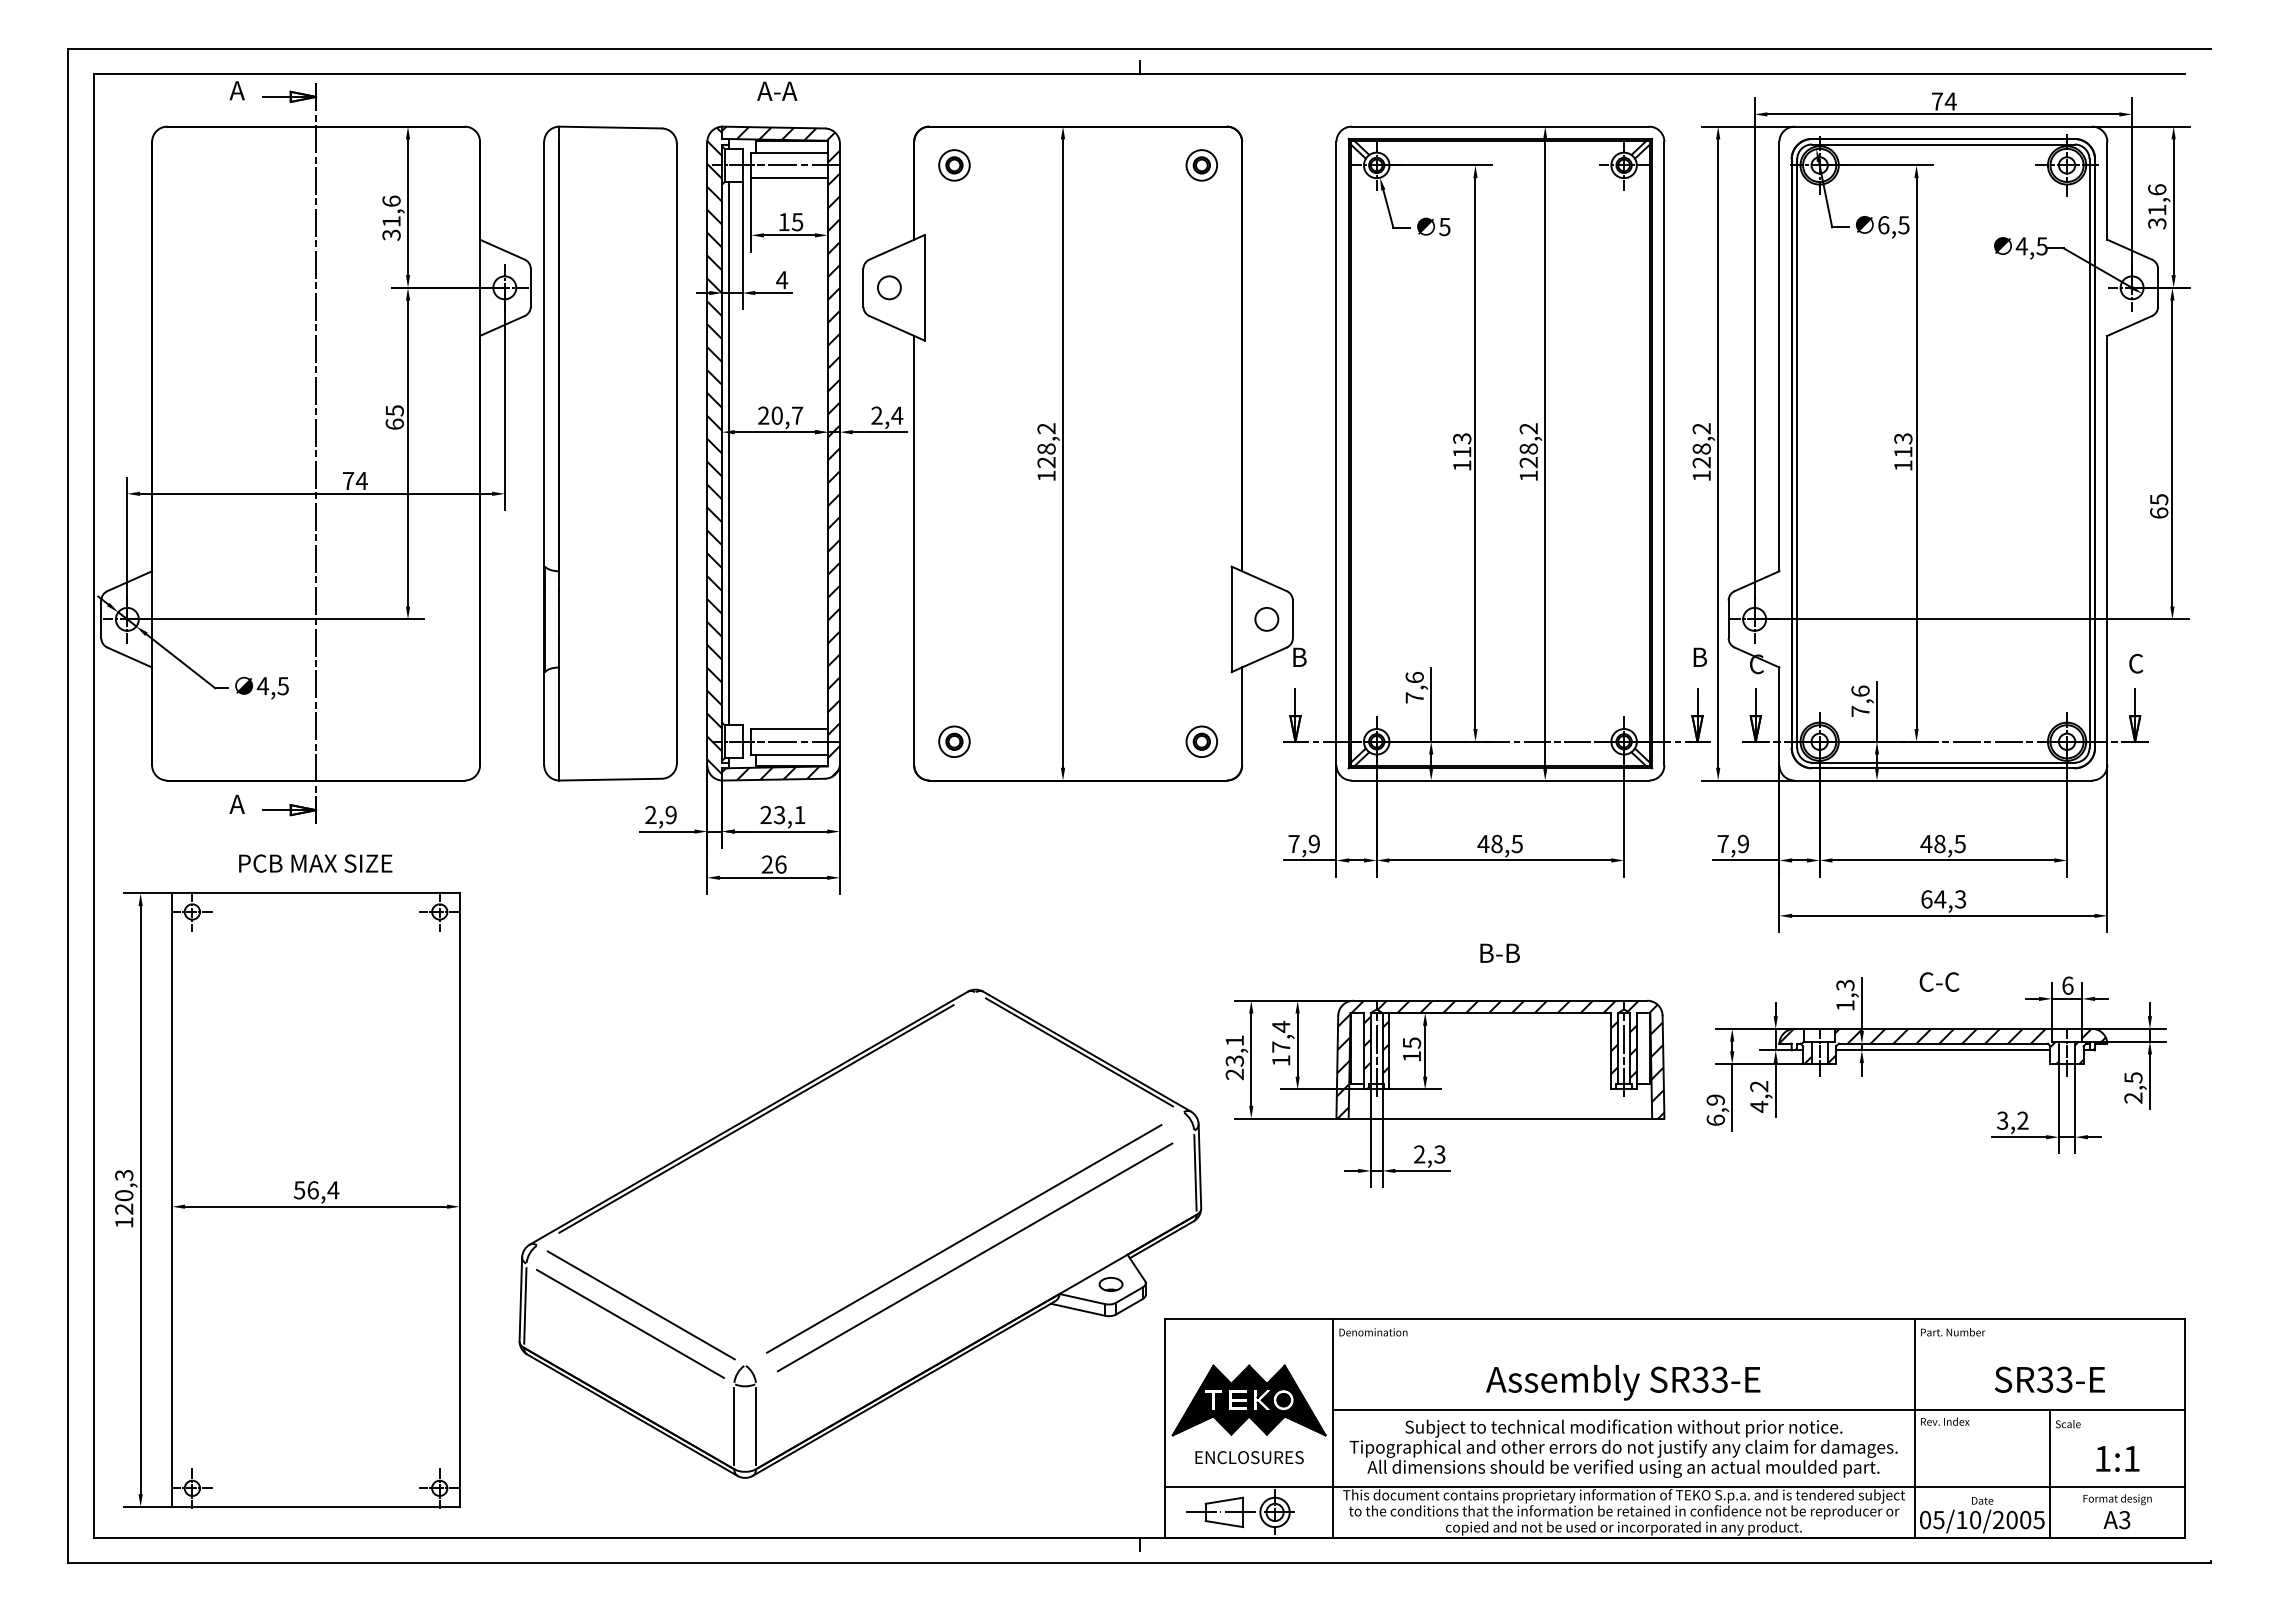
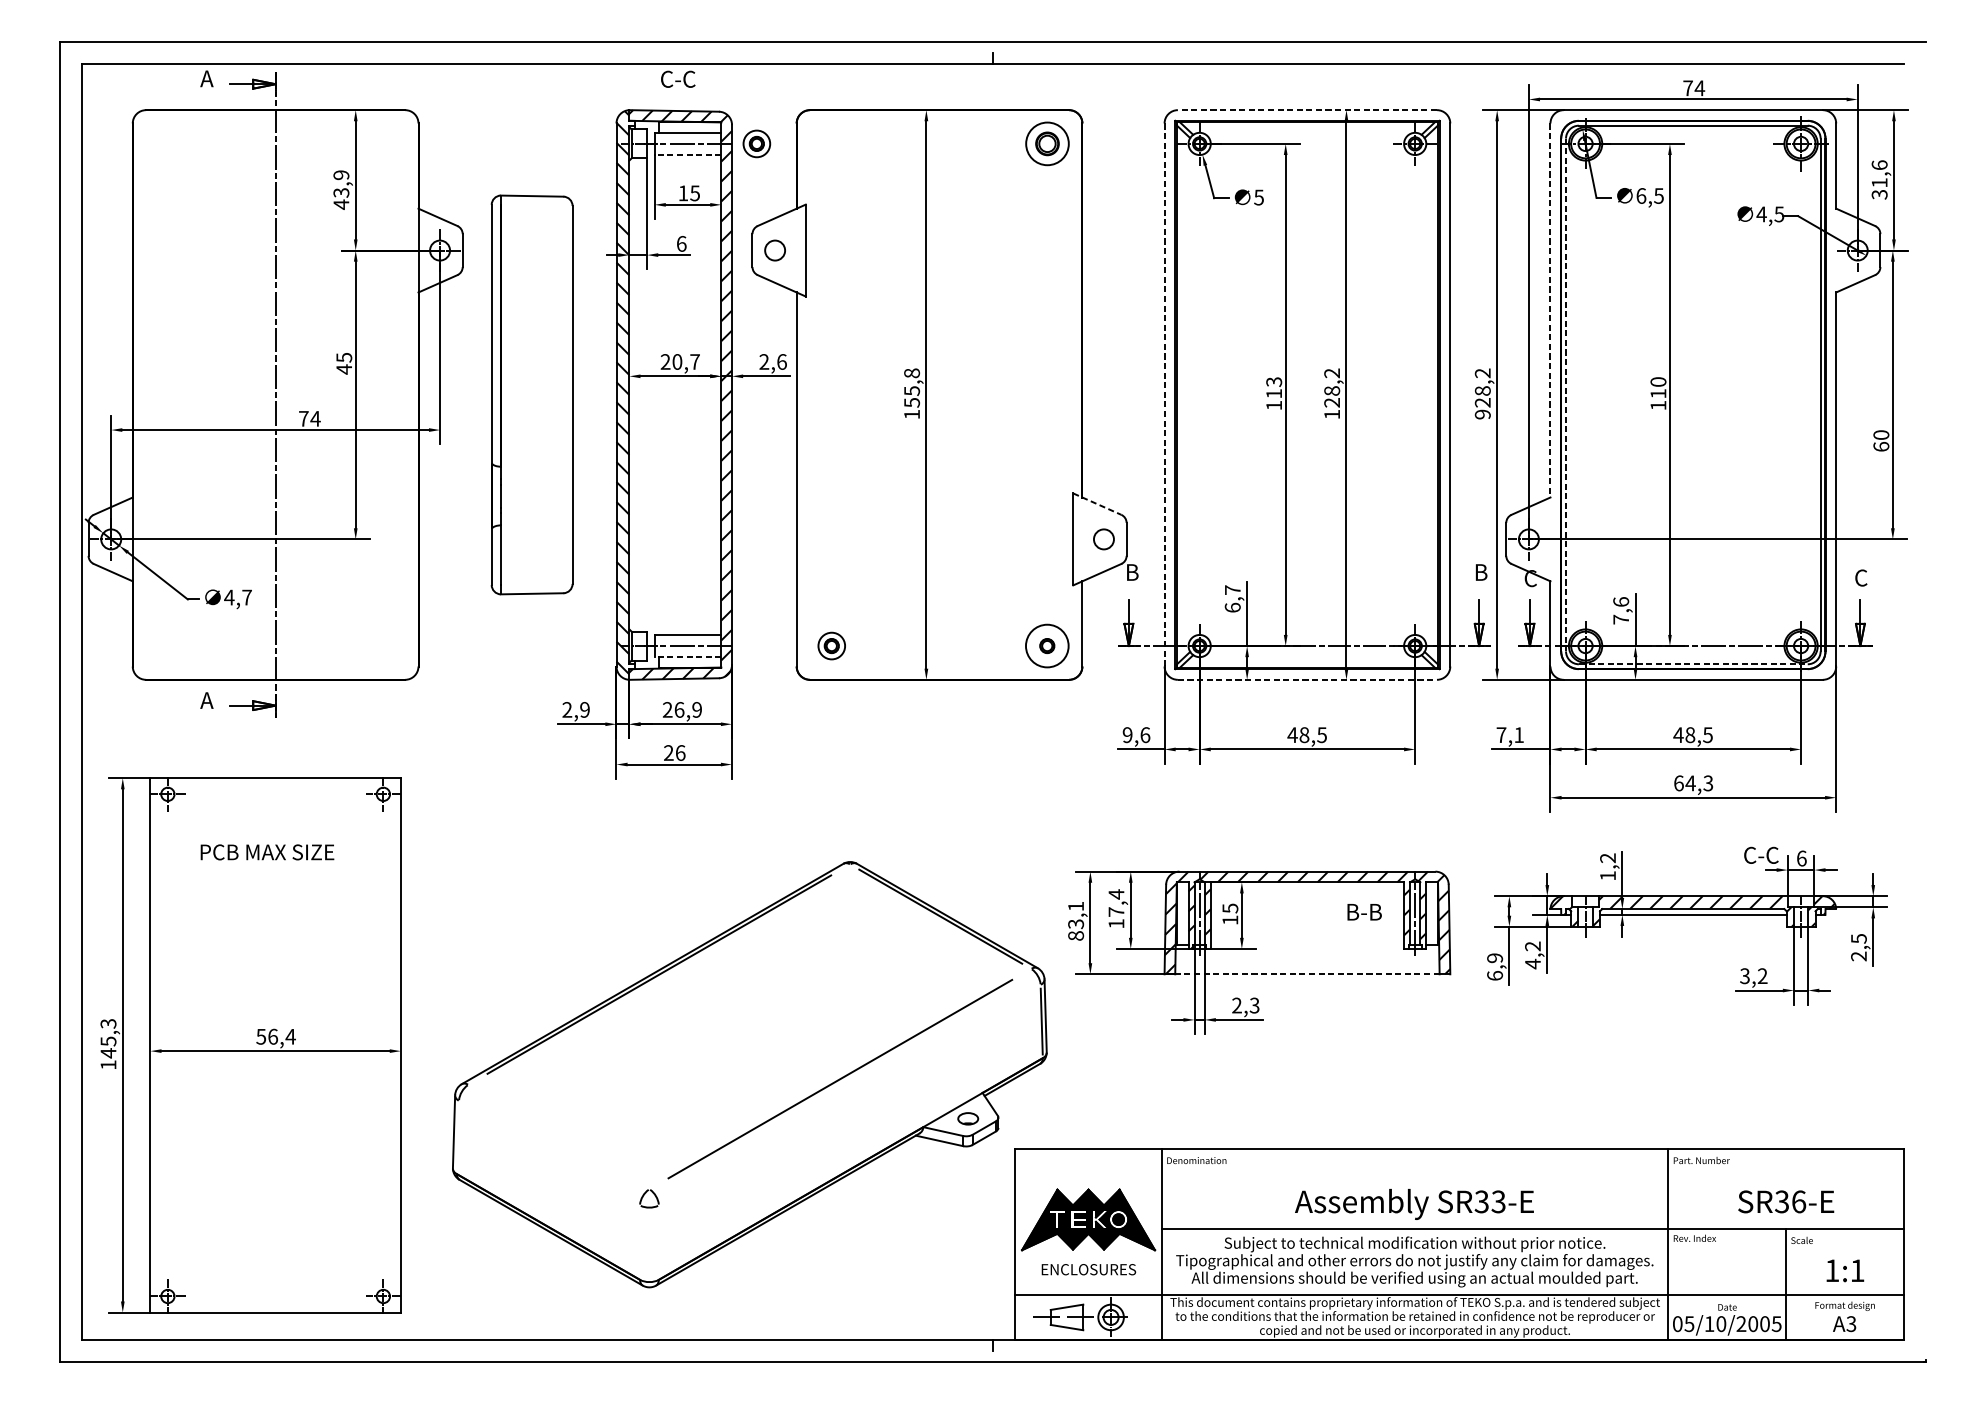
text: (777, 91) -> (677, 79), A-A -> C-C
line: (1500, 126) -> (1307, 110), solid -> dashed
part: (954, 165) -> (756, 143), moved
part: (1201, 165) -> (1047, 143), size x1.6
line: (788, 178) -> (687, 155), solid -> dashed
text: (391, 218) -> (341, 190), 31,6 -> 43,9
text: (782, 280) -> (681, 244), 4 -> 6
line: (1779, 356) -> (1550, 310), solid -> dashed
text: (897, 415) -> (782, 361), 2,4 -> 2,6
text: (394, 424) -> (343, 369), 65 -> 45
text: (1903, 438) -> (1658, 381), 113 -> 110
text: (1046, 445) -> (911, 387), 128,2 -> 155,8
part: (610, 453) -> (532, 394), size x0.7
line: (728, 453) -> (634, 394), removed
line: (1336, 453) -> (1164, 394), solid -> dashed
line: (1797, 454) -> (1566, 395), solid -> dashed
text: (1701, 475) -> (1482, 414), 128,2 -> 928,2
text: (2159, 499) -> (1881, 434), 65 -> 60
line: (1259, 579) -> (1097, 504), solid -> dashed
text: (282, 686) -> (246, 597), 4,5 -> 4,7
text: (1414, 687) -> (1232, 598), 7,6 -> 6,7
circle: (1201, 741) -> (1047, 645), size x1.6
line: (788, 754) -> (687, 657), solid -> dashed
line: (1943, 762) -> (1693, 664), solid -> dashed
line: (1500, 780) -> (1307, 679), solid -> dashed
text: (789, 814) -> (688, 709), 23,1 -> 26,9
text: (1304, 843) -> (1136, 734), 7,9 -> 9,6
text: (1742, 843) -> (1518, 734), 7,9 -> 7,1
text: (315, 863) -> (267, 852), moved
text: (1499, 952) -> (1364, 911), moved
text: (1939, 981) -> (1761, 854), moved
text: (1845, 985) -> (1608, 858), 1,3 -> 1,2
text: (1234, 1074) -> (1075, 935), 23,1 -> 83,1
line: (1500, 1118) -> (1307, 974), solid -> dashed
text: (124, 1202) -> (108, 1047), 120,3 -> 145,3
line: (975, 1257) -> (850, 1095), removed
line: (525, 1305) -> (458, 1137), removed
line: (640, 1305) -> (558, 1137), removed
line: (629, 1323) -> (548, 1152), removed
text: (2064, 1379) -> (1798, 1201), SR33-E -> SR36-E
line: (734, 1426) -> (640, 1242), removed
line: (755, 1426) -> (658, 1242), removed

